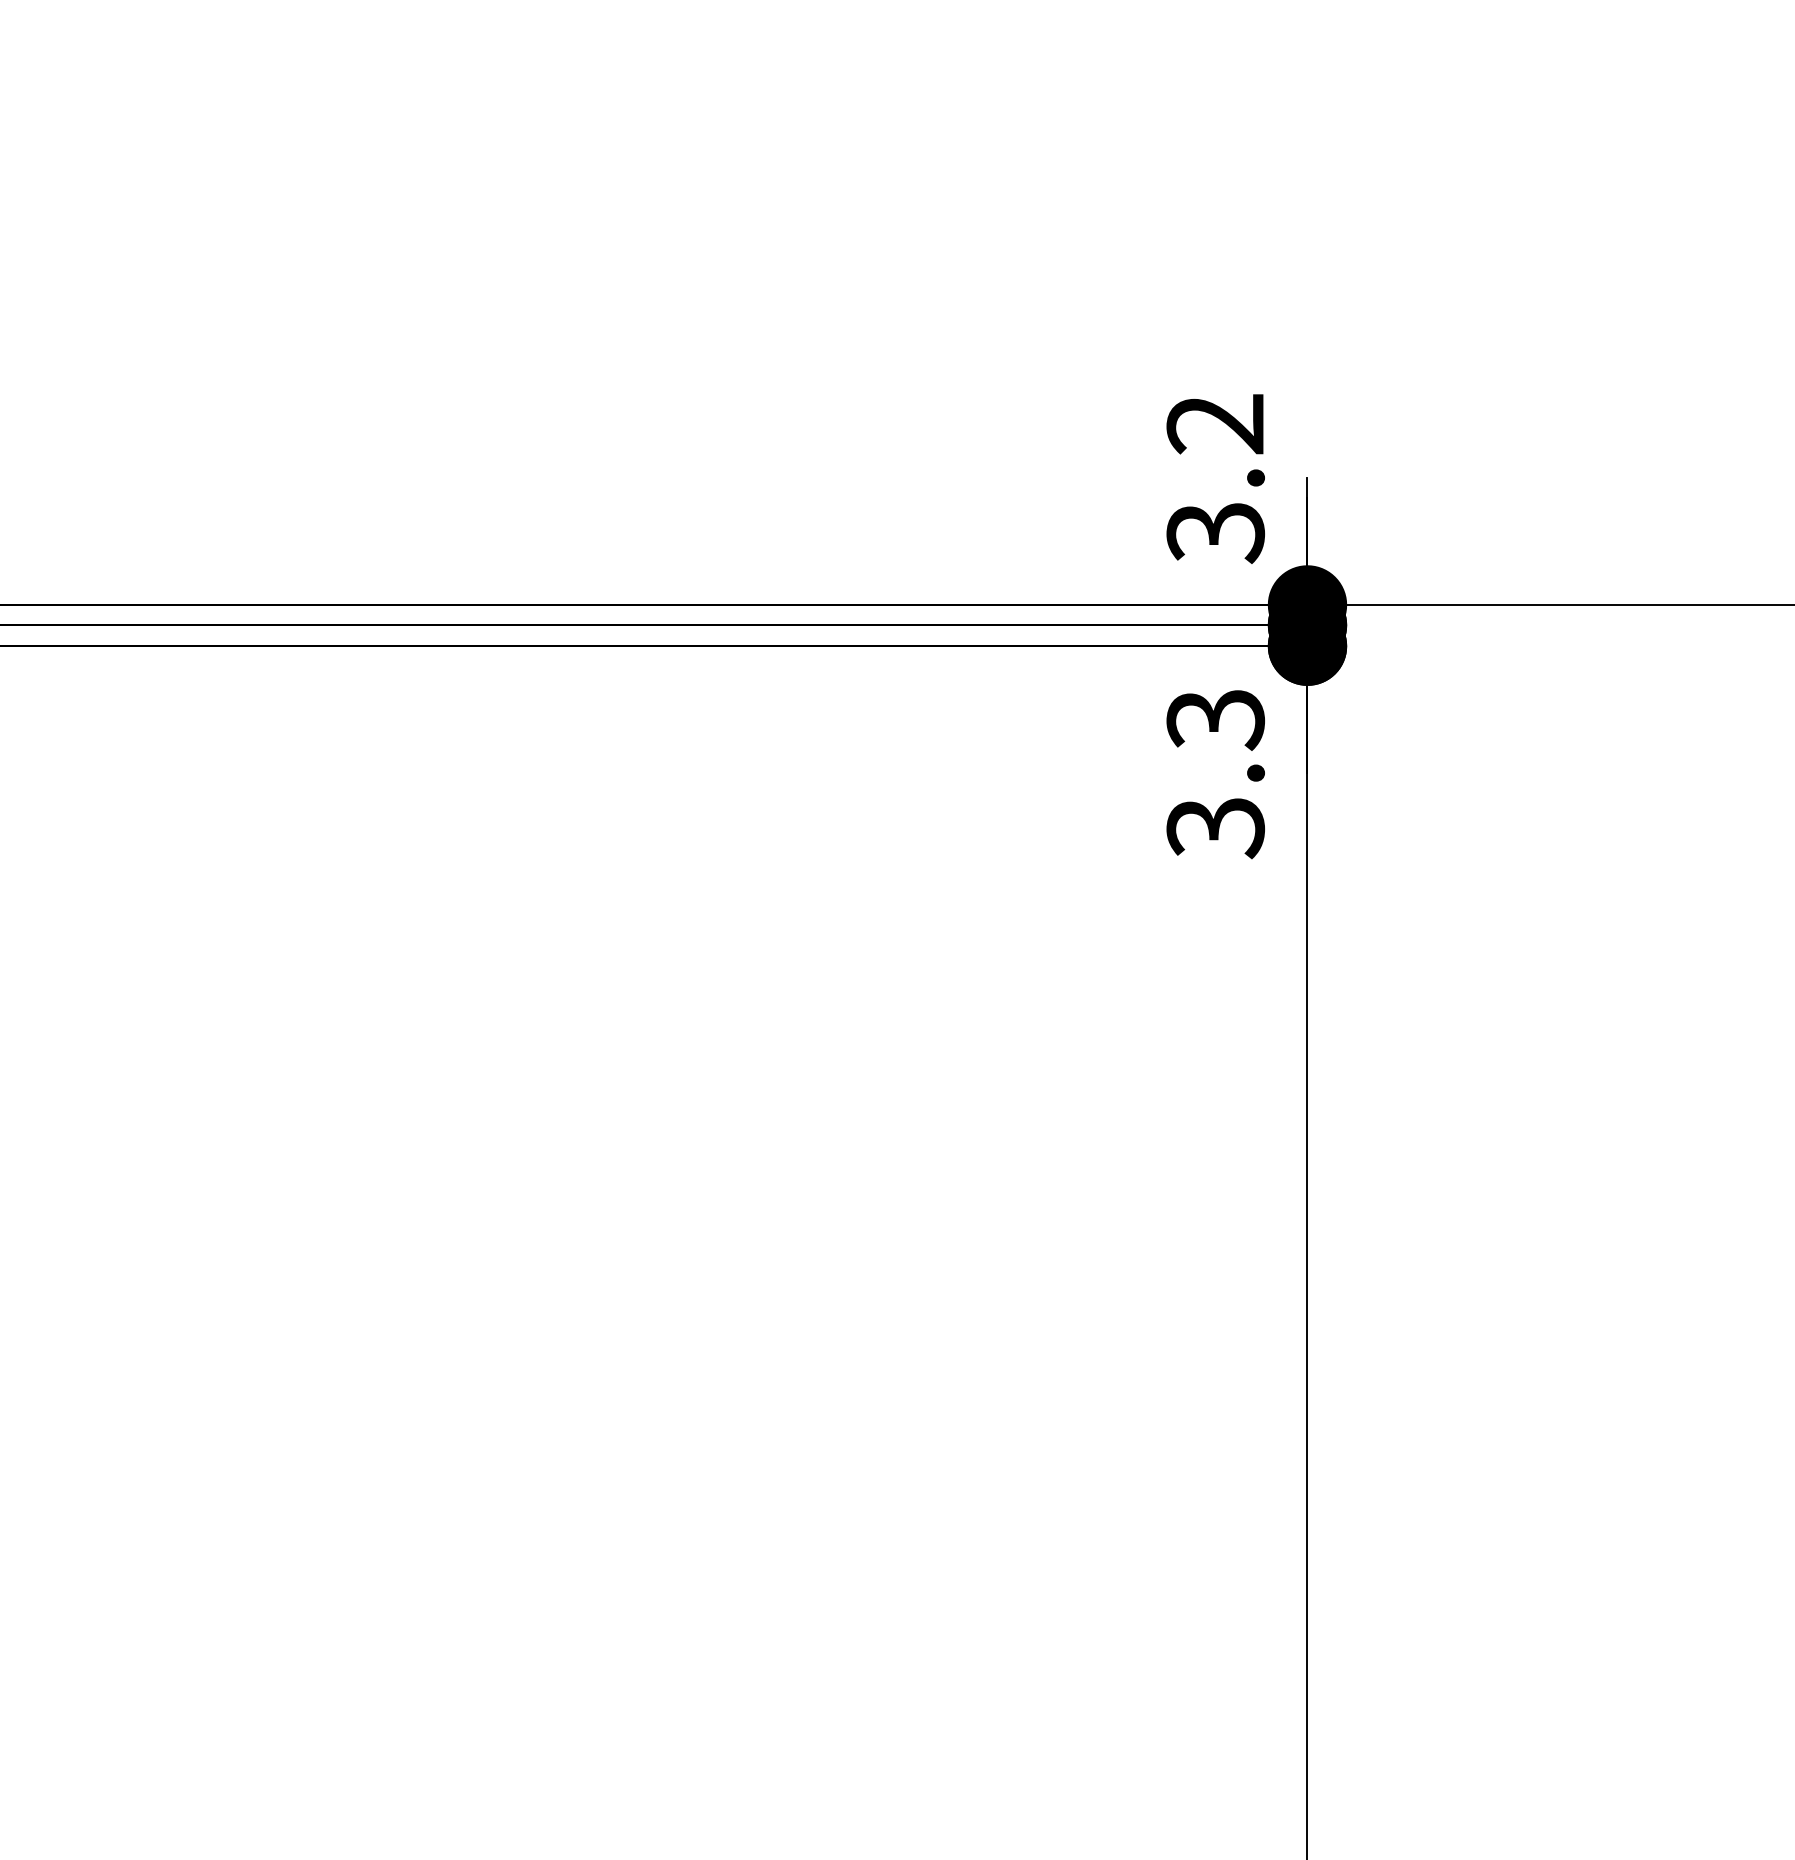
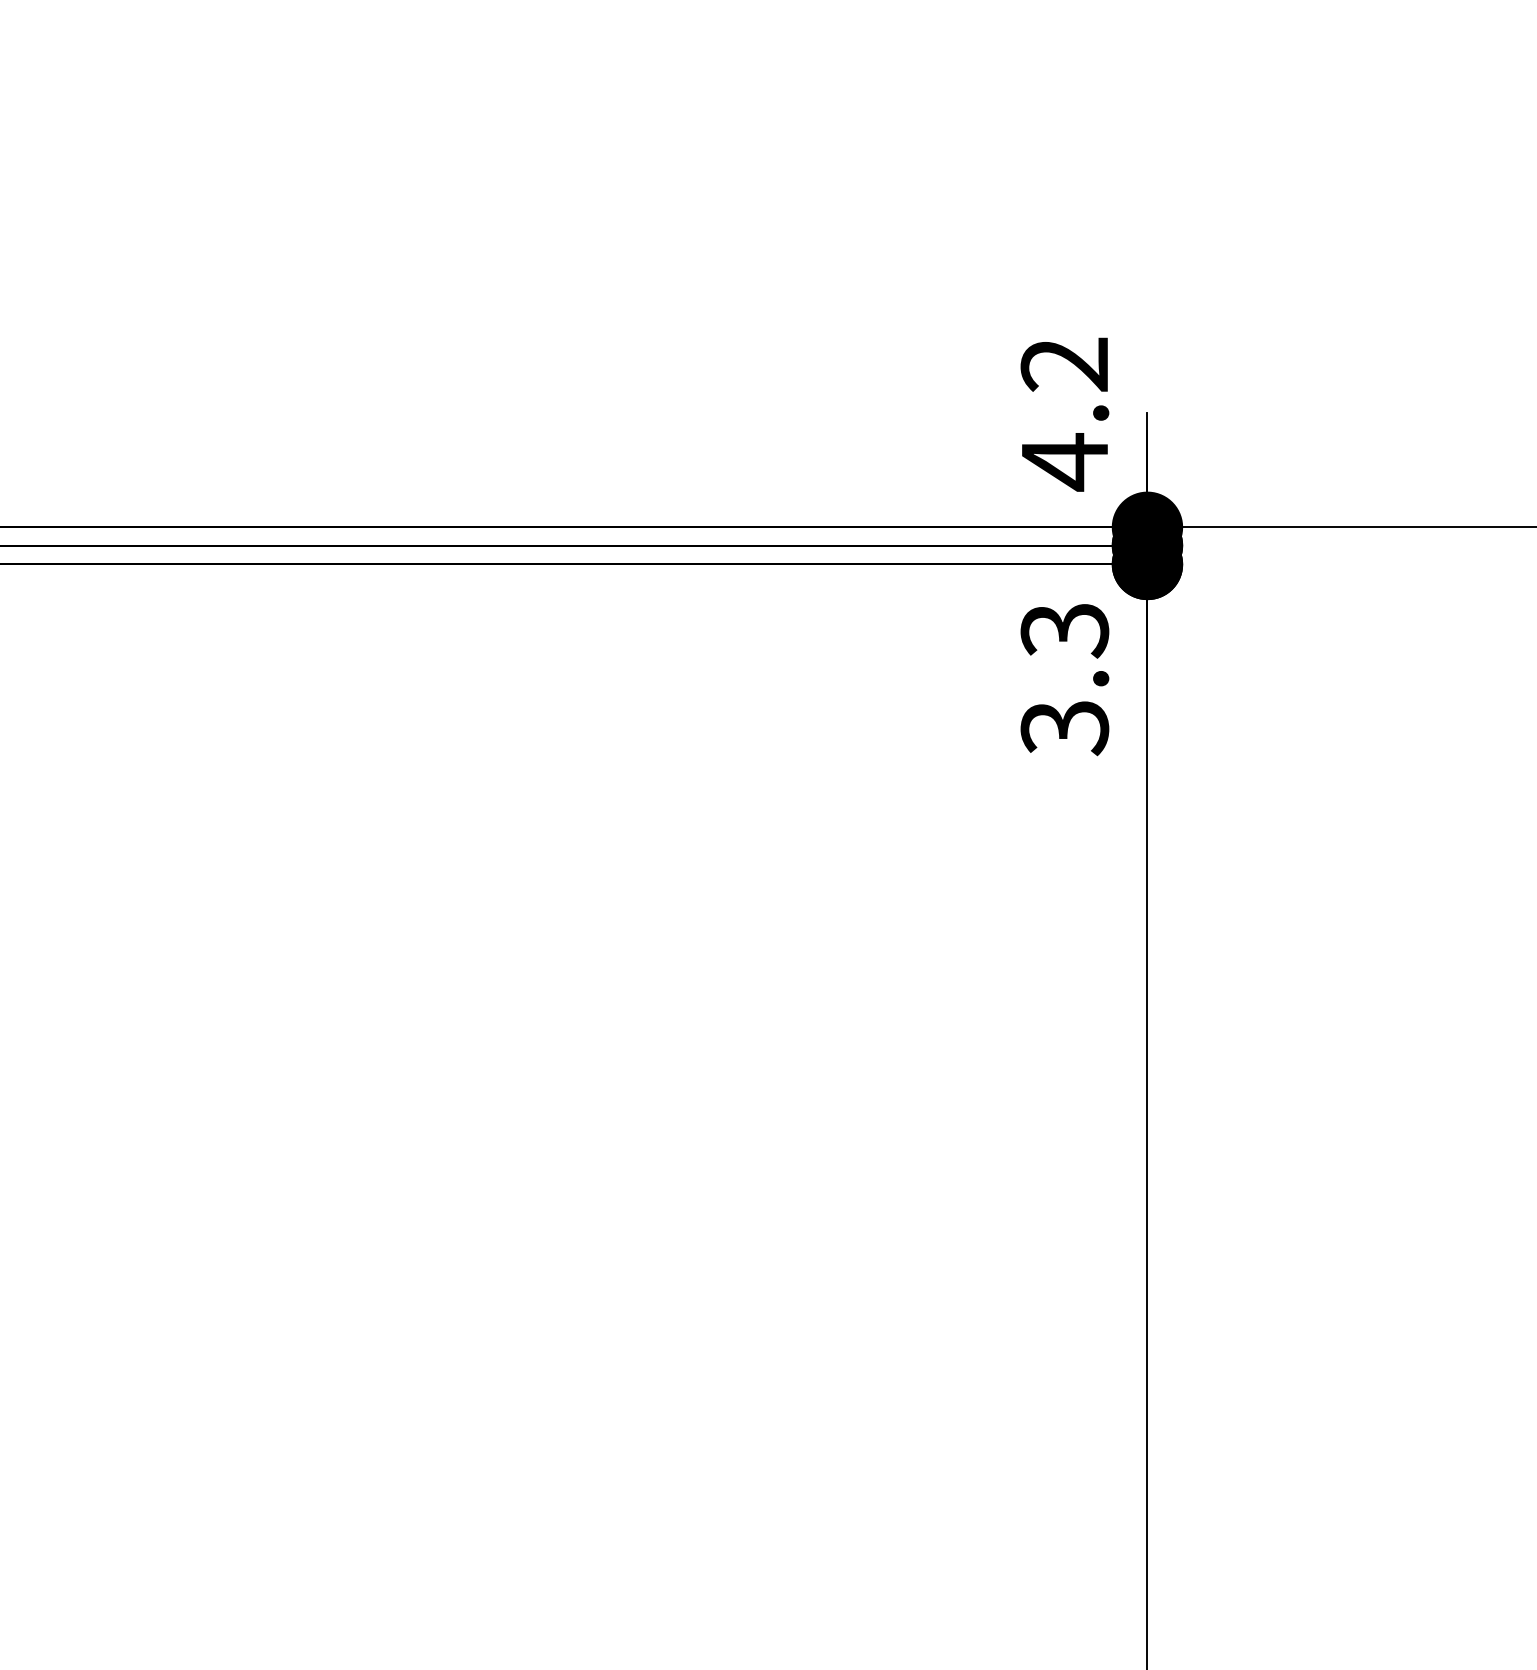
text: (1215, 532) -> (1064, 462), 3.2 -> 4.2

